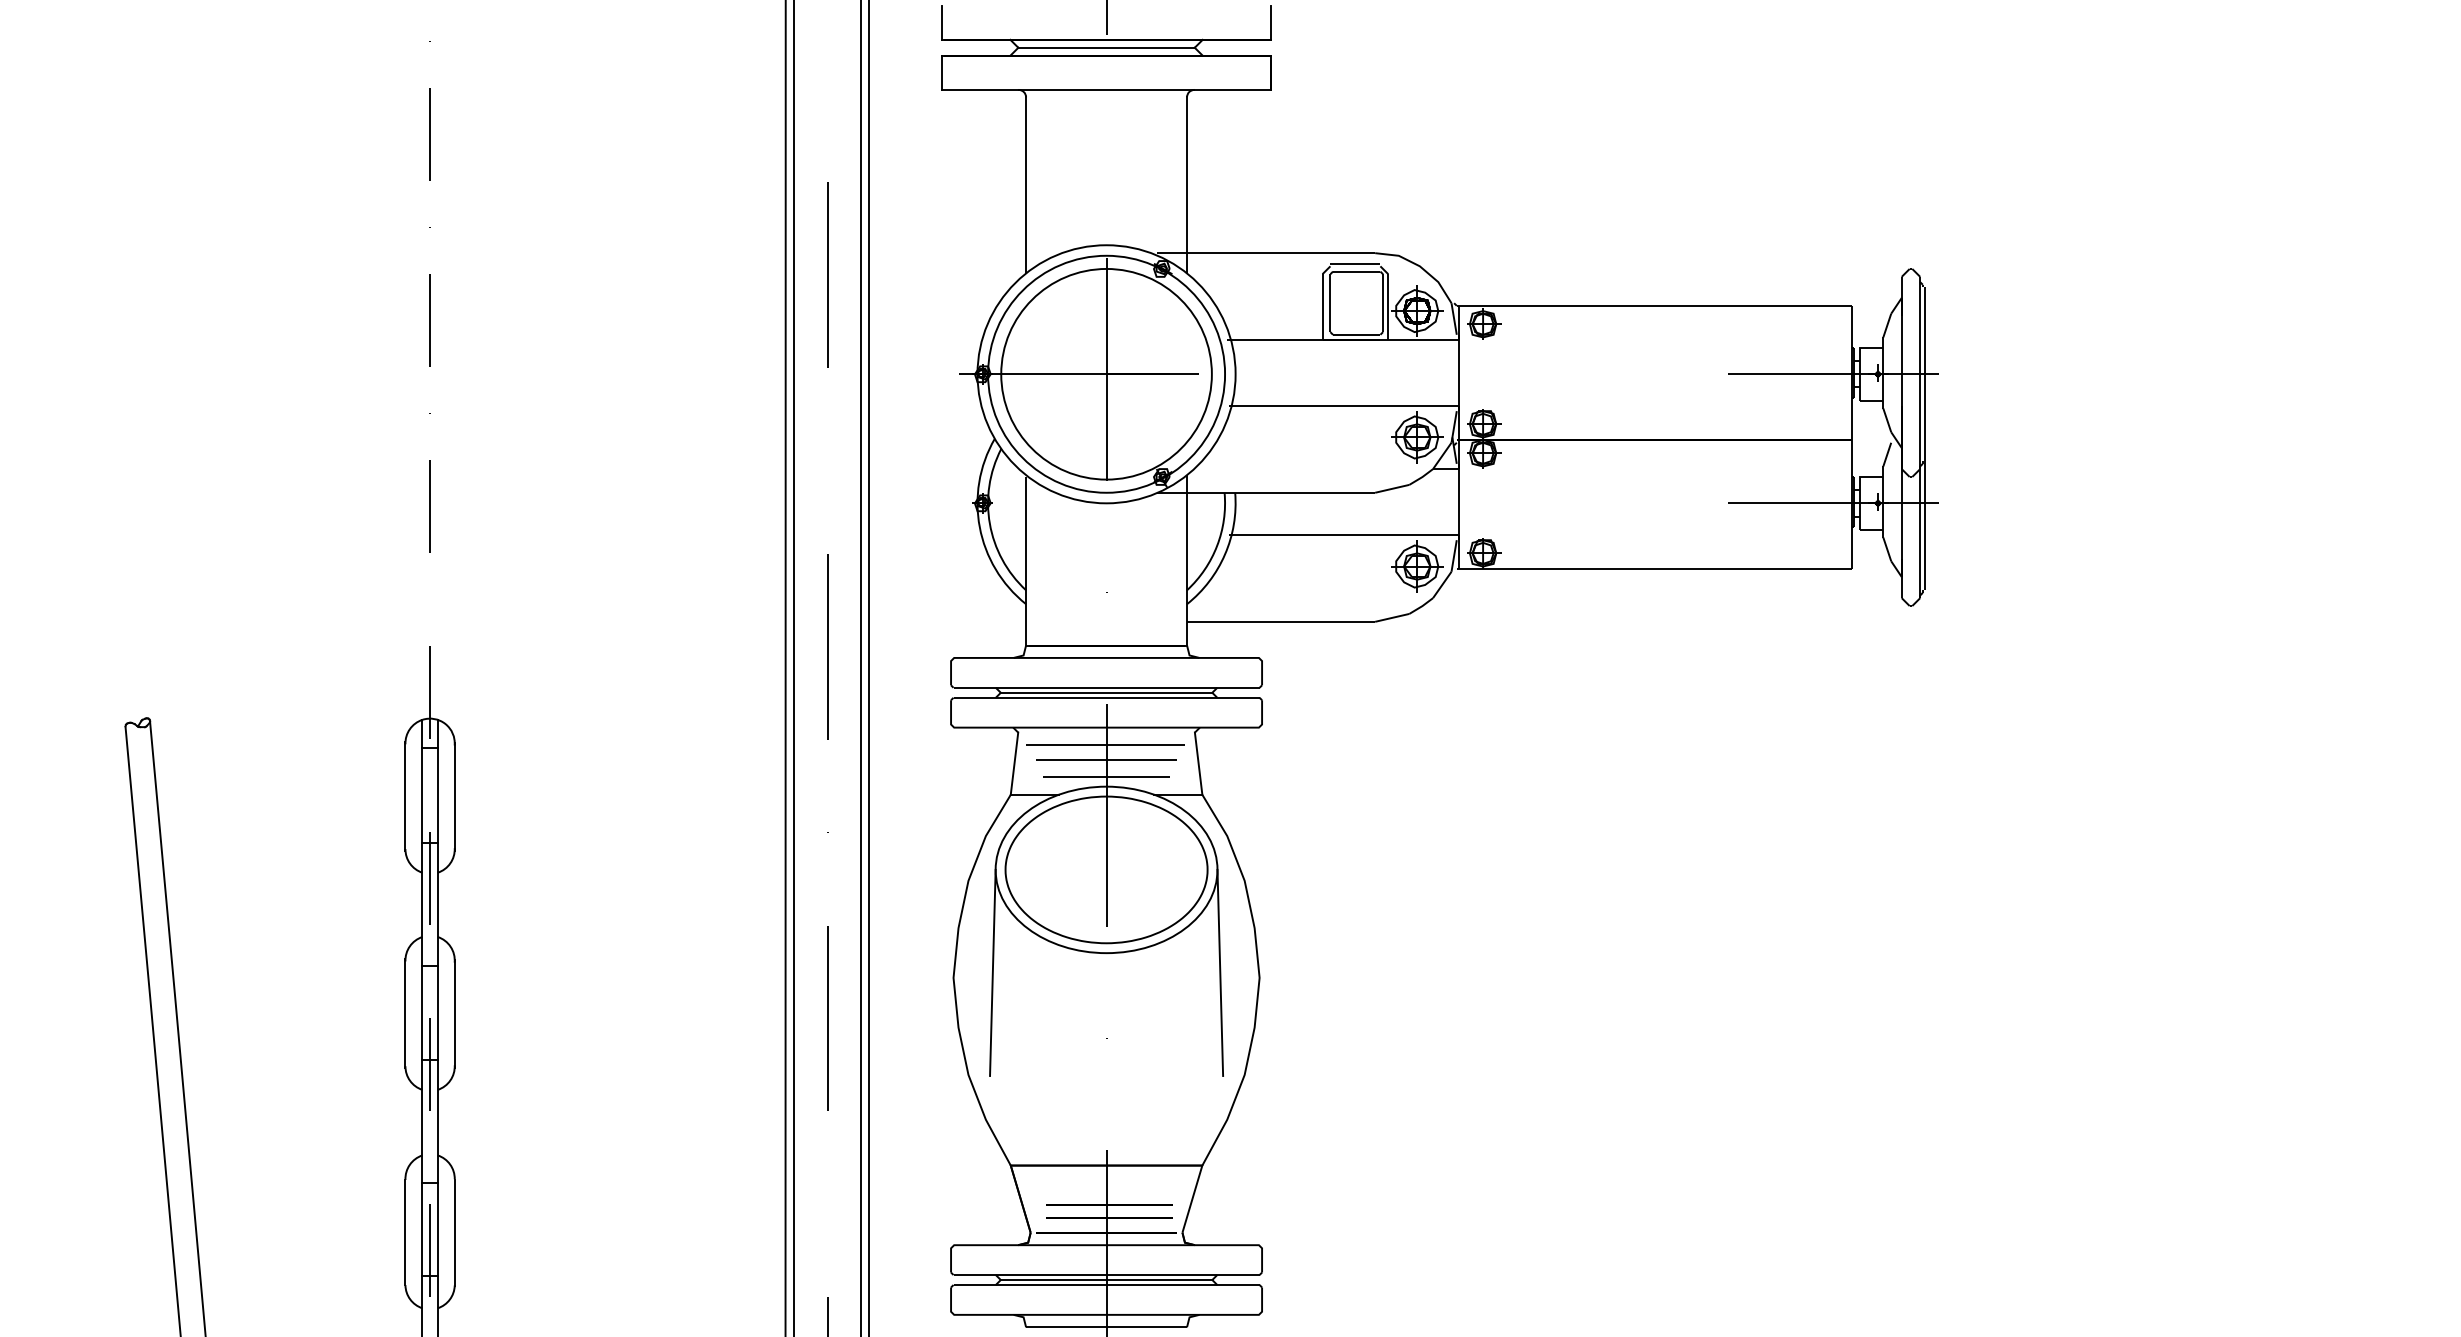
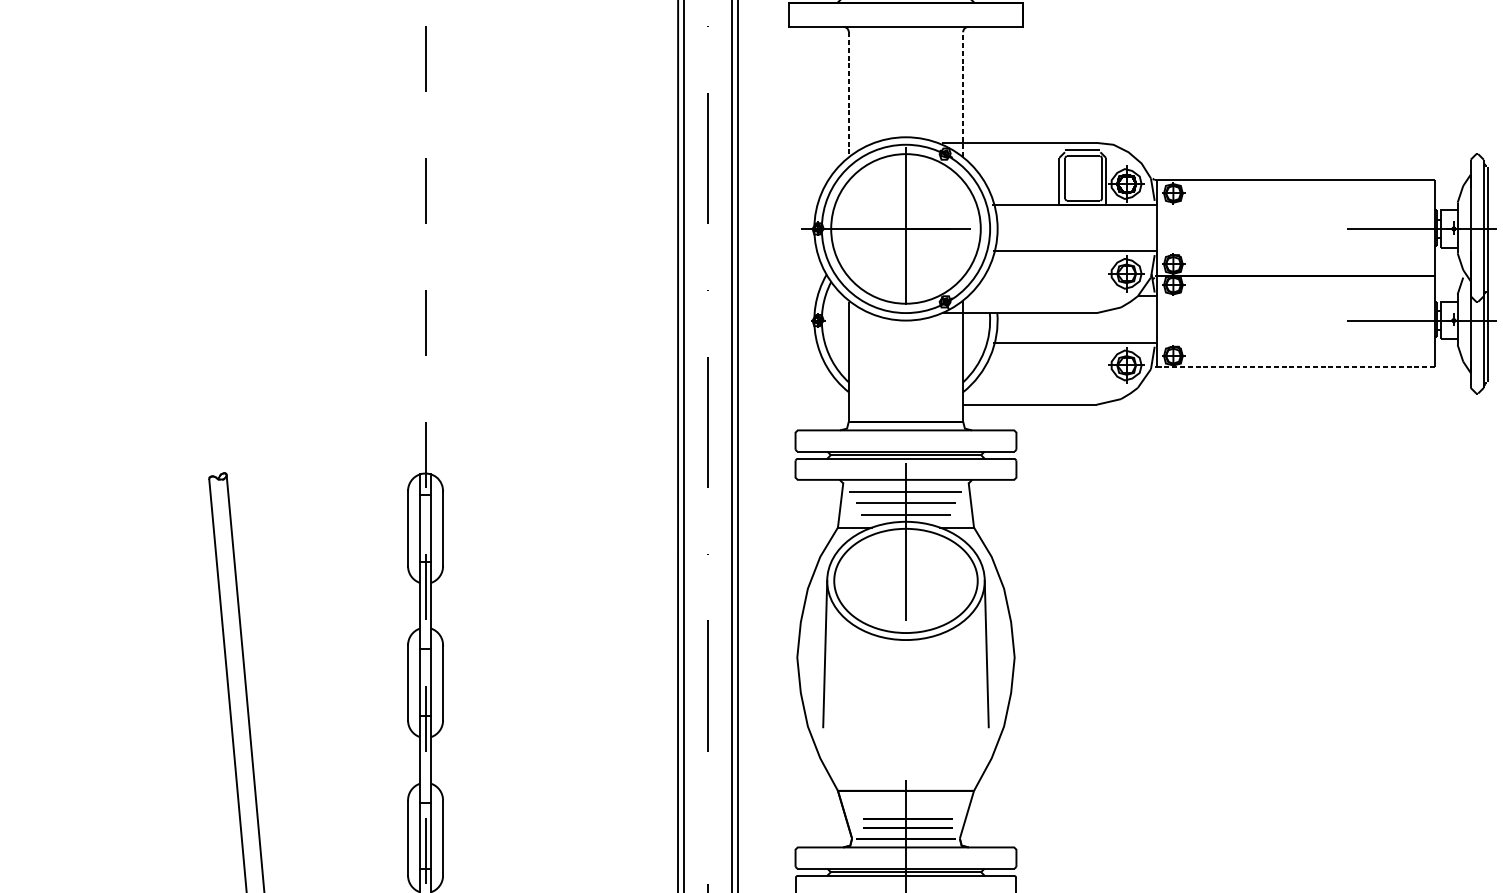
line: (1187, 184) -> (963, 94), solid -> dashed
line: (1026, 185) -> (849, 94), solid -> dashed
line: (1656, 569) -> (1296, 367), solid -> dashed

